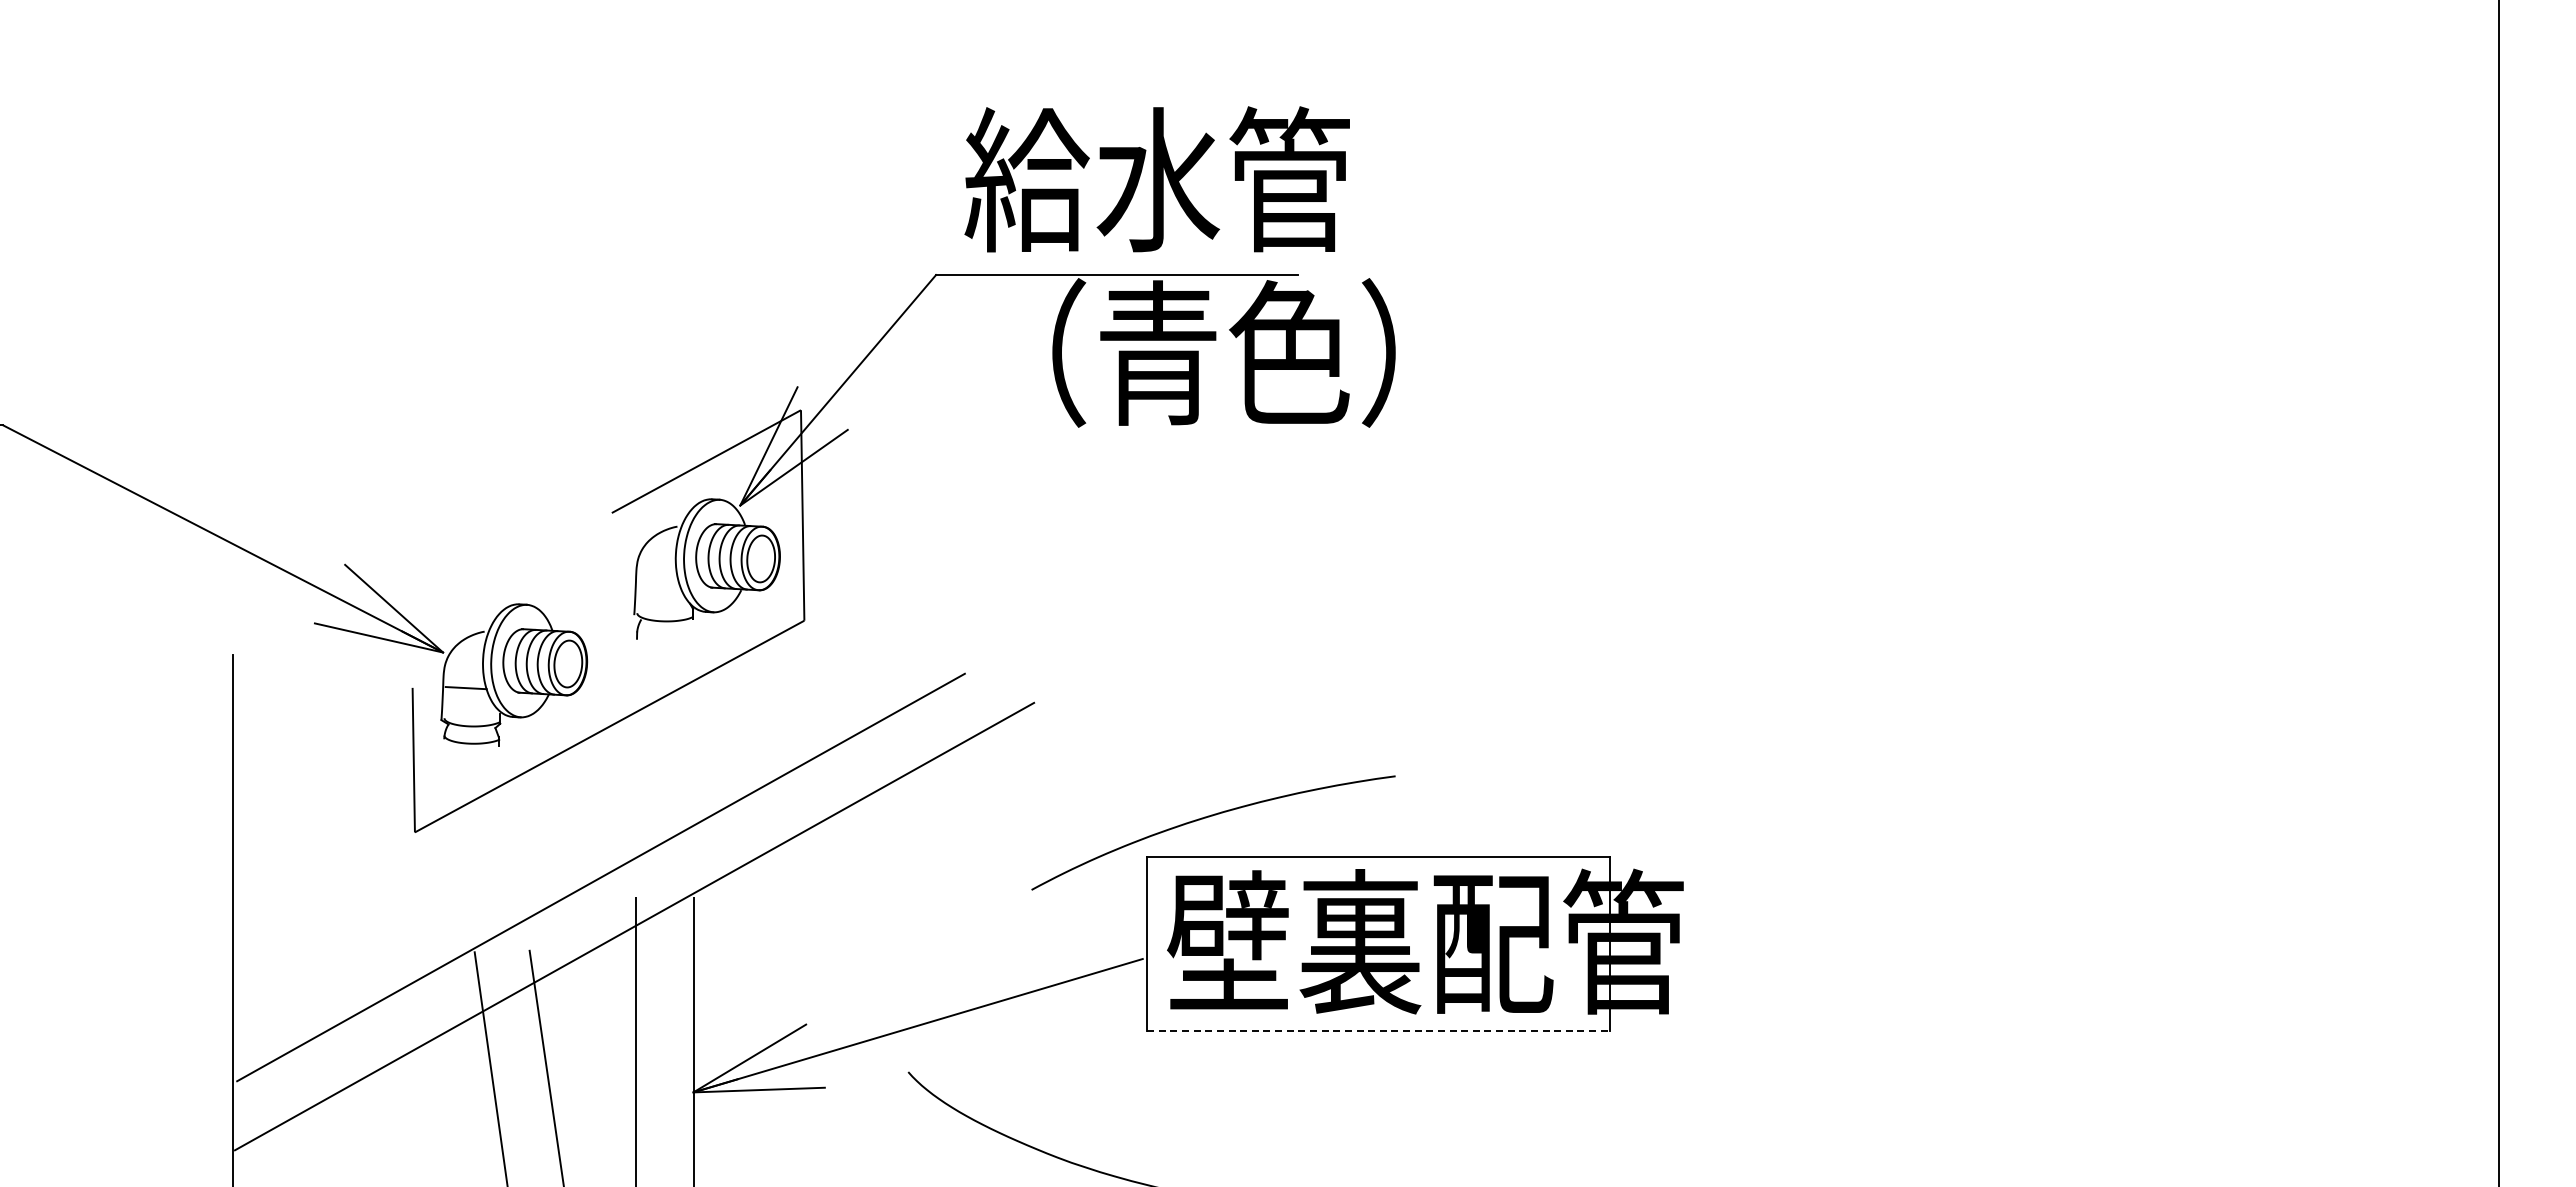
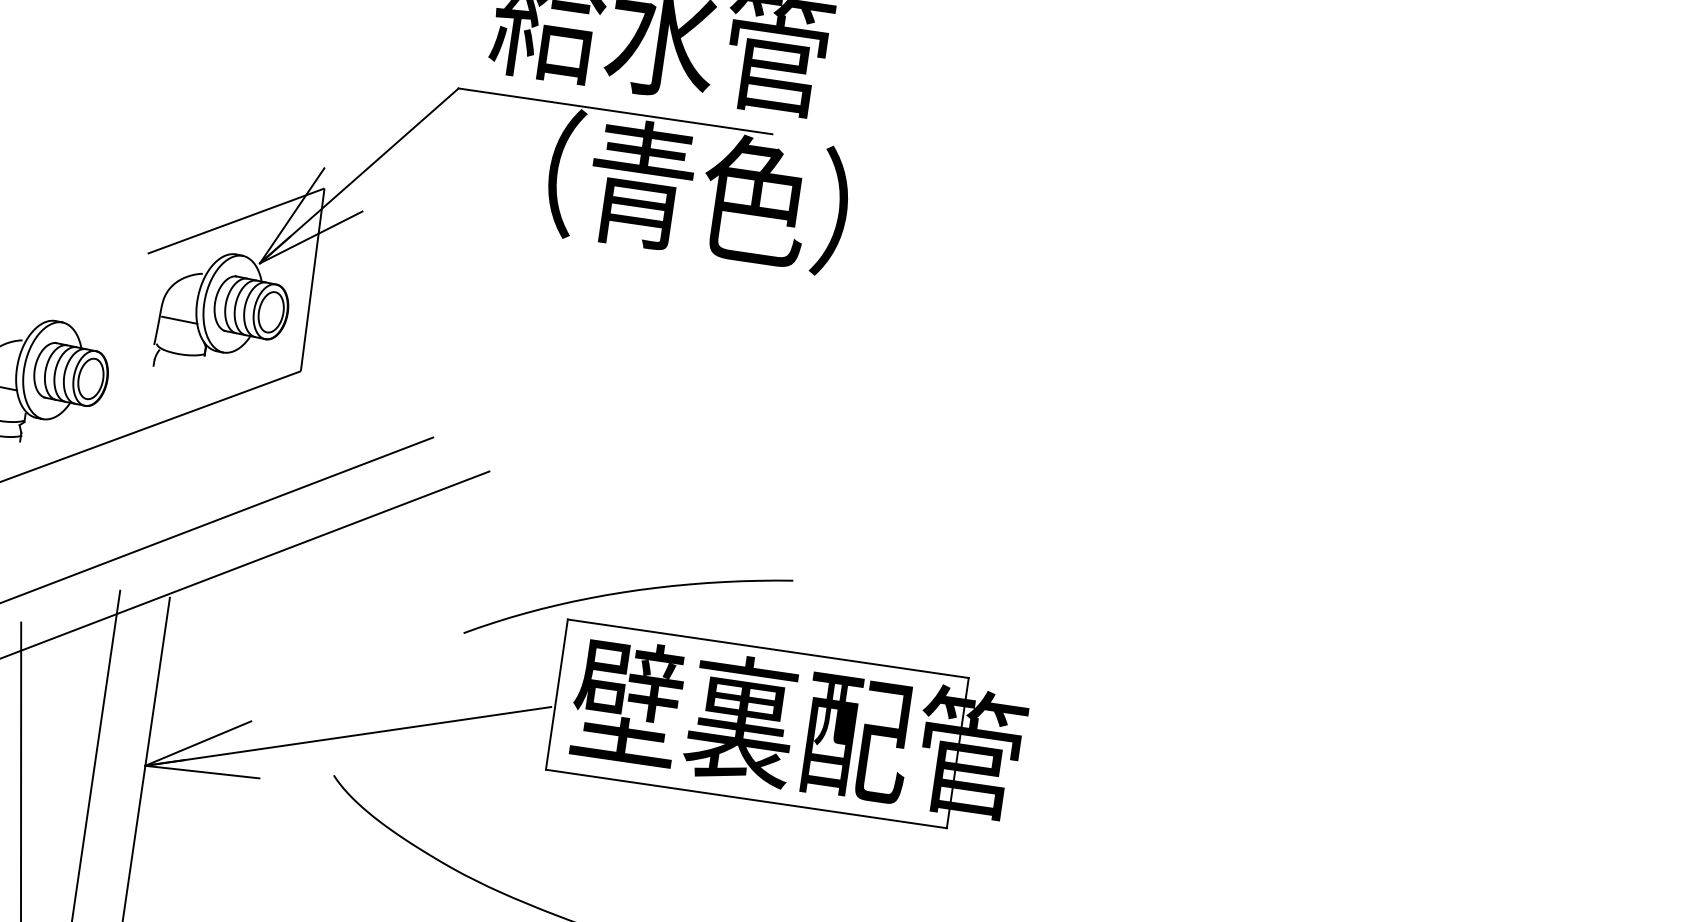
line: (658, 582) -> (179, 319), added
line: (1379, 1030) -> (747, 798), dashed -> solid

